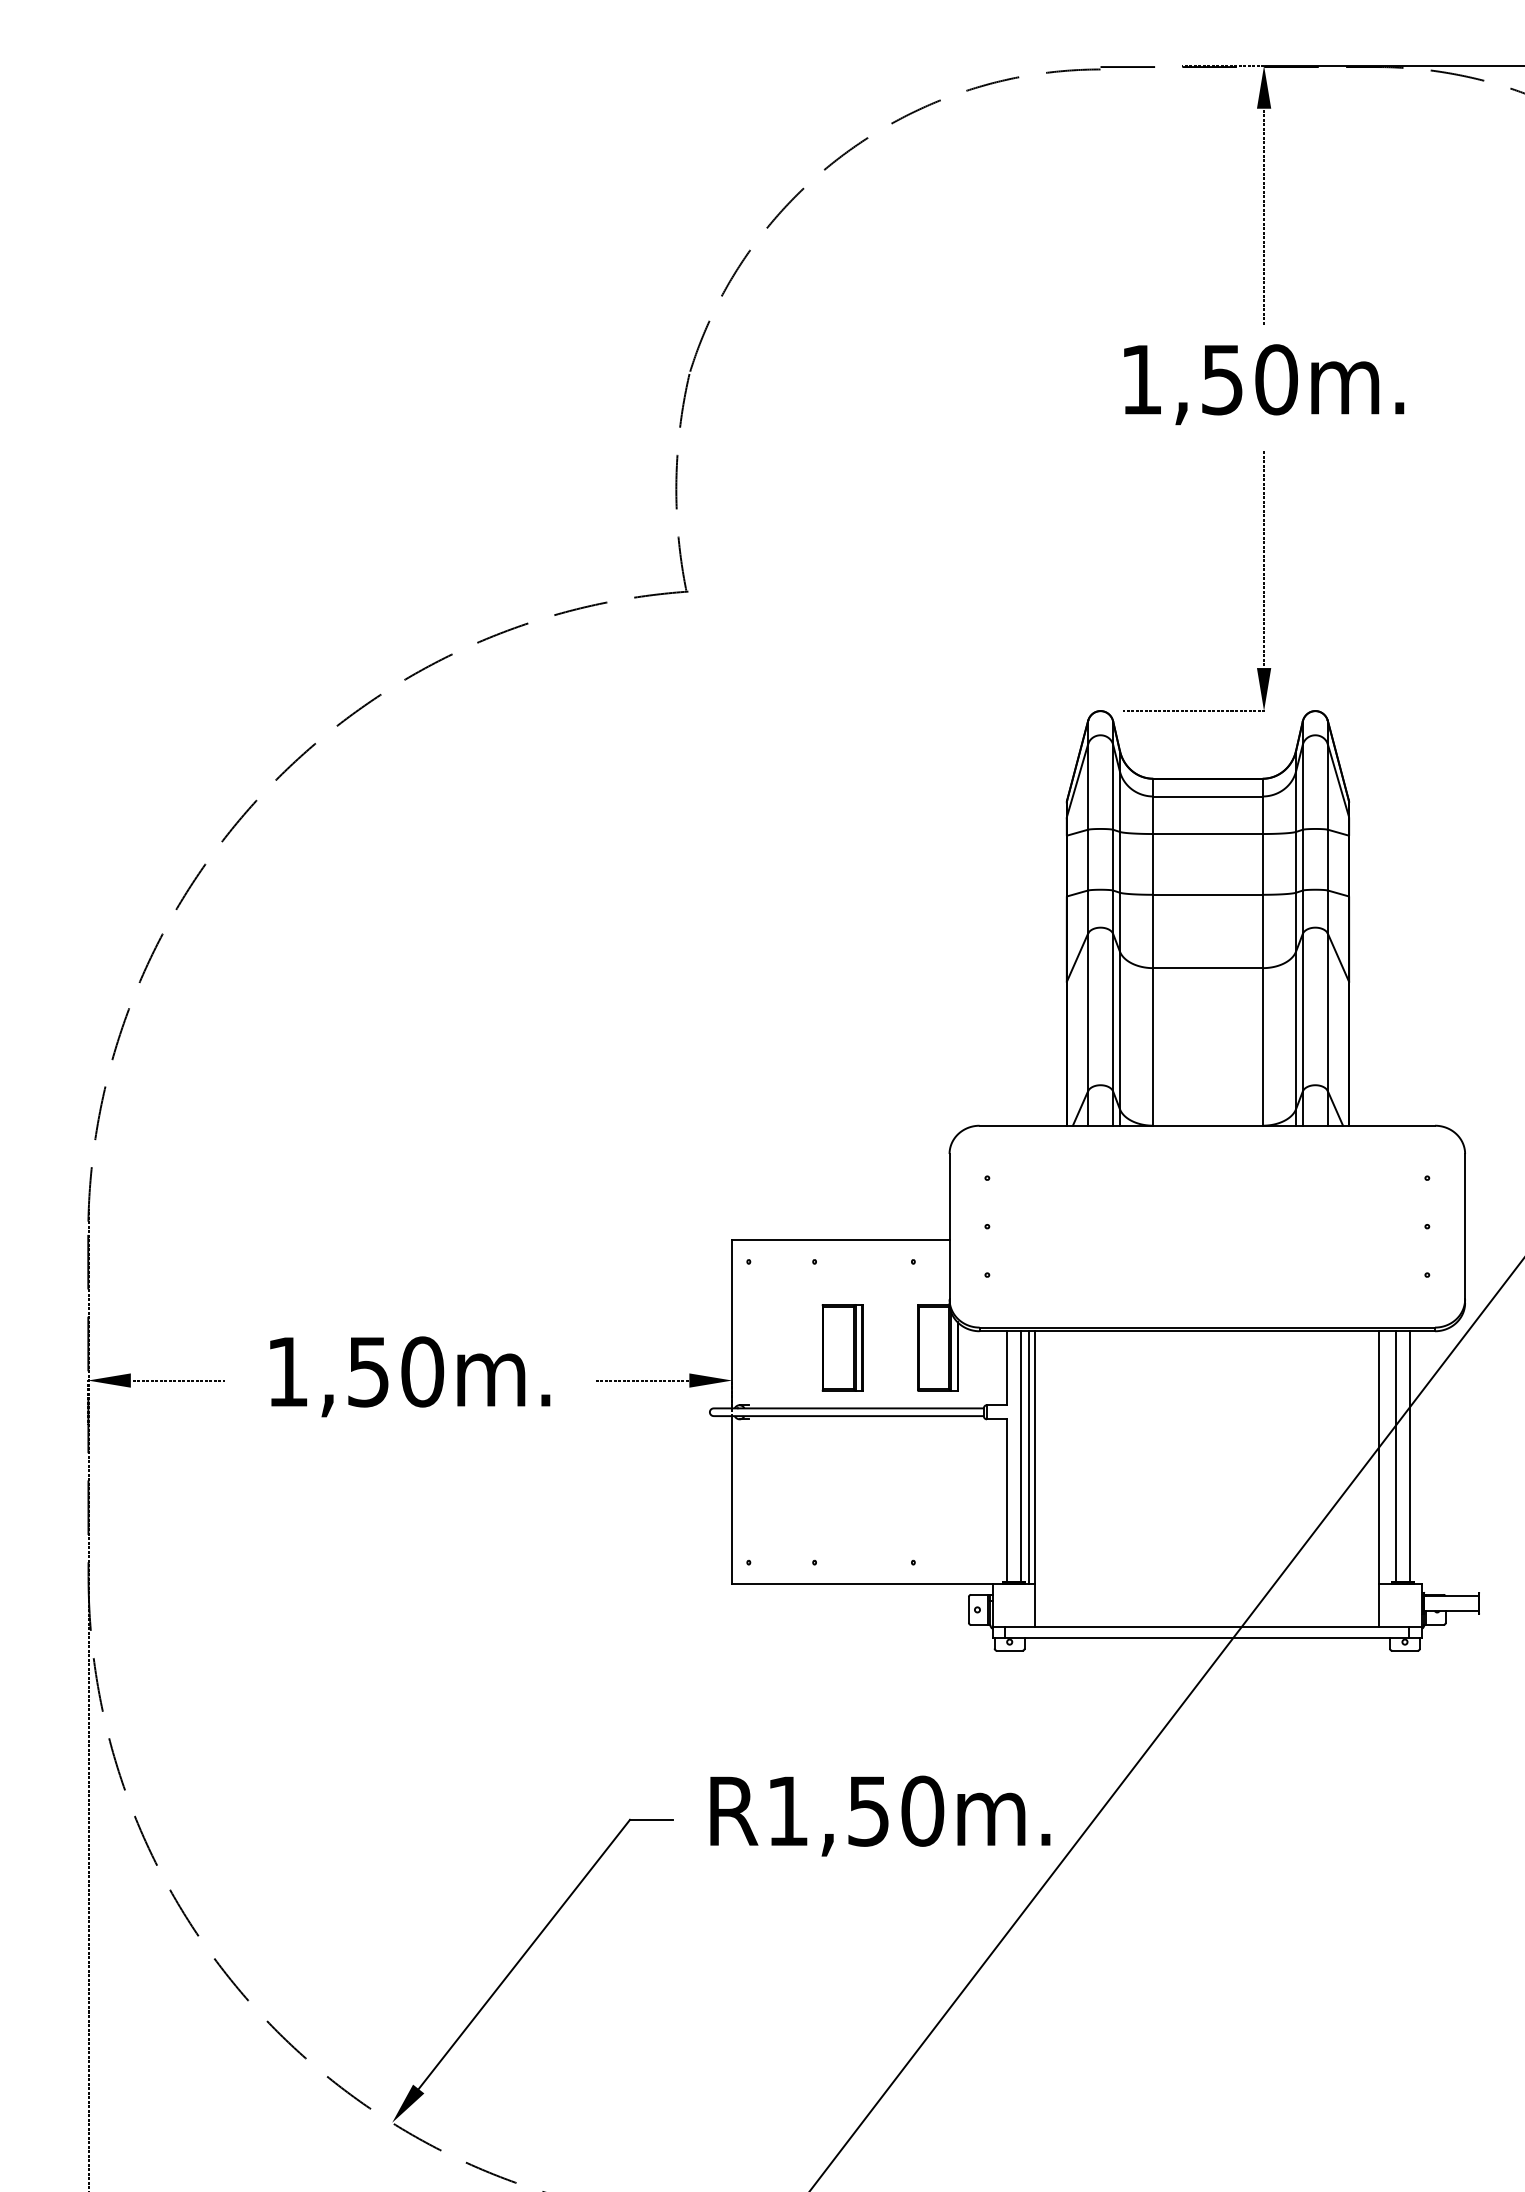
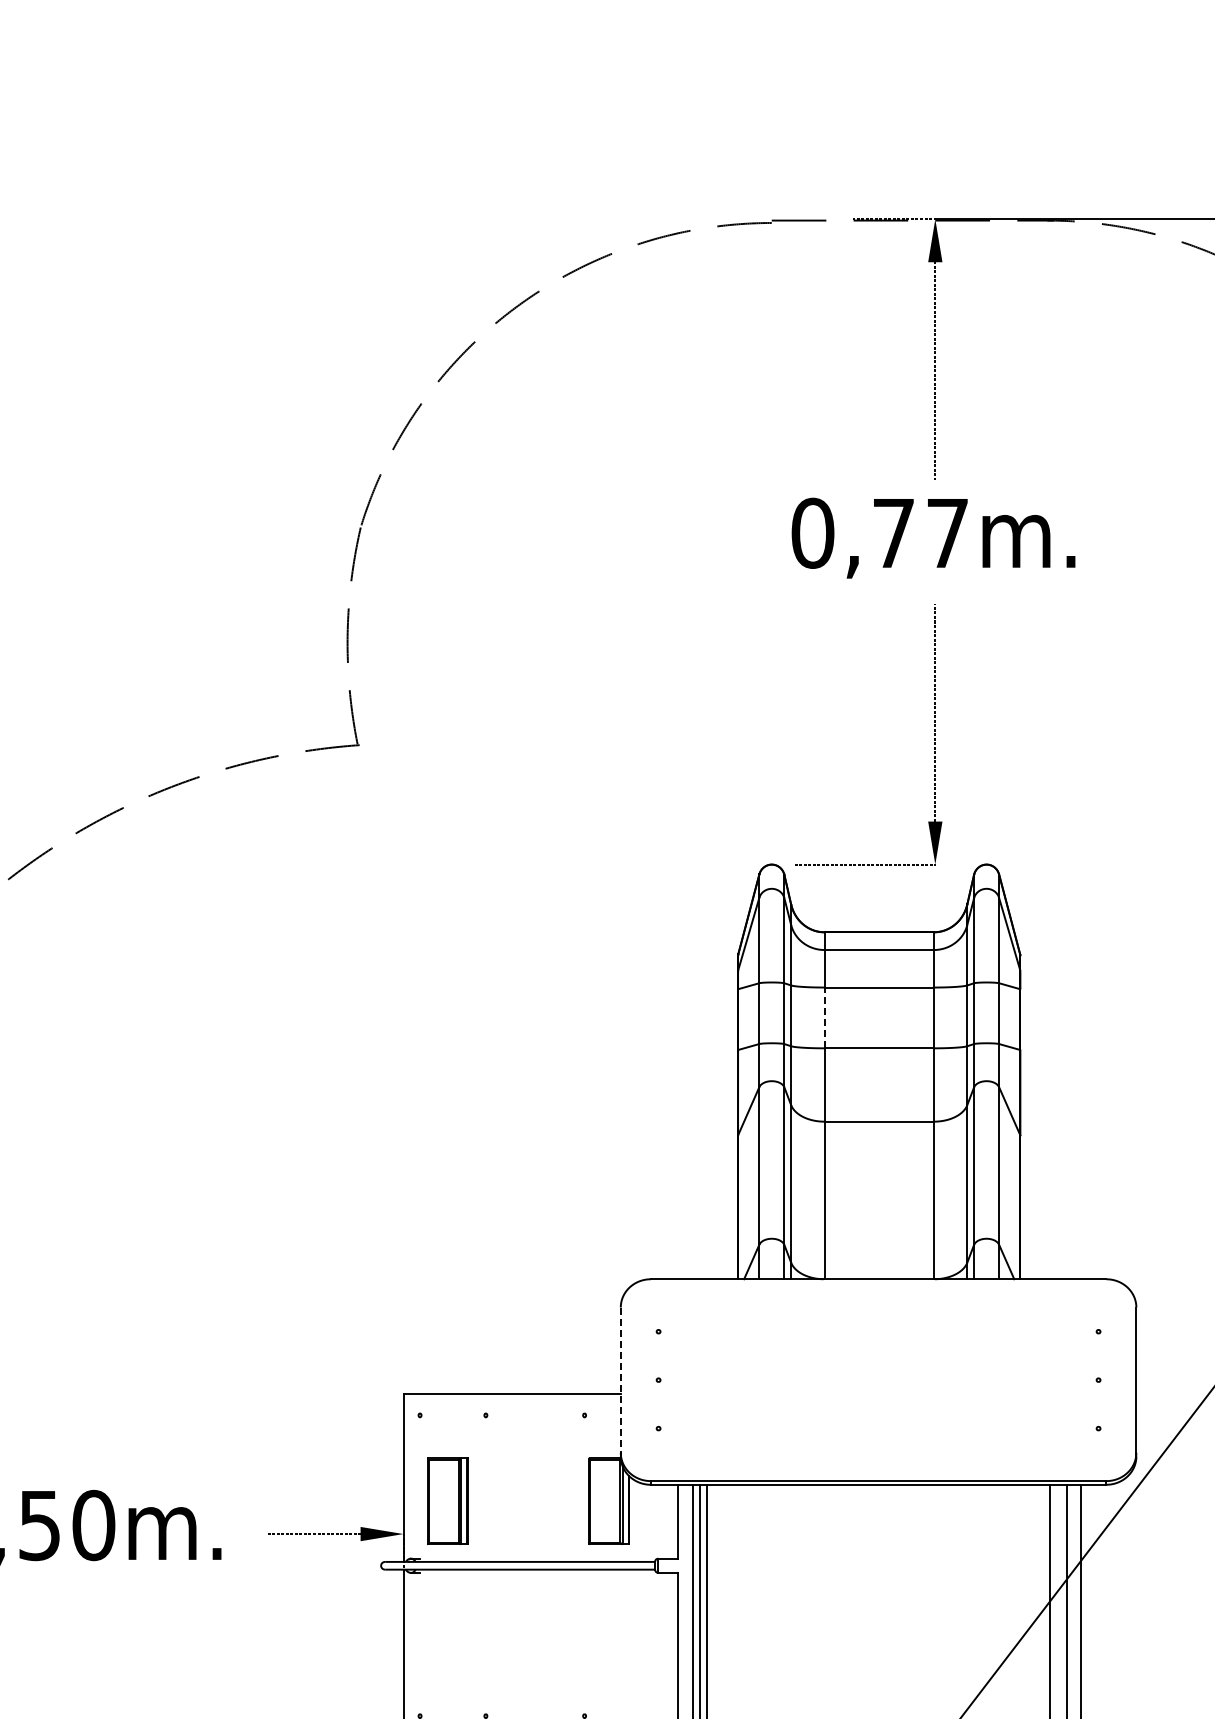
text: (1208, 379) -> (879, 533), 1,50m. -> 0,77m.
line: (1153, 863) -> (824, 1017), solid -> dashed
line: (949, 1226) -> (620, 1380), solid -> dashed
part: (842, 1347) -> (447, 1501), moved

